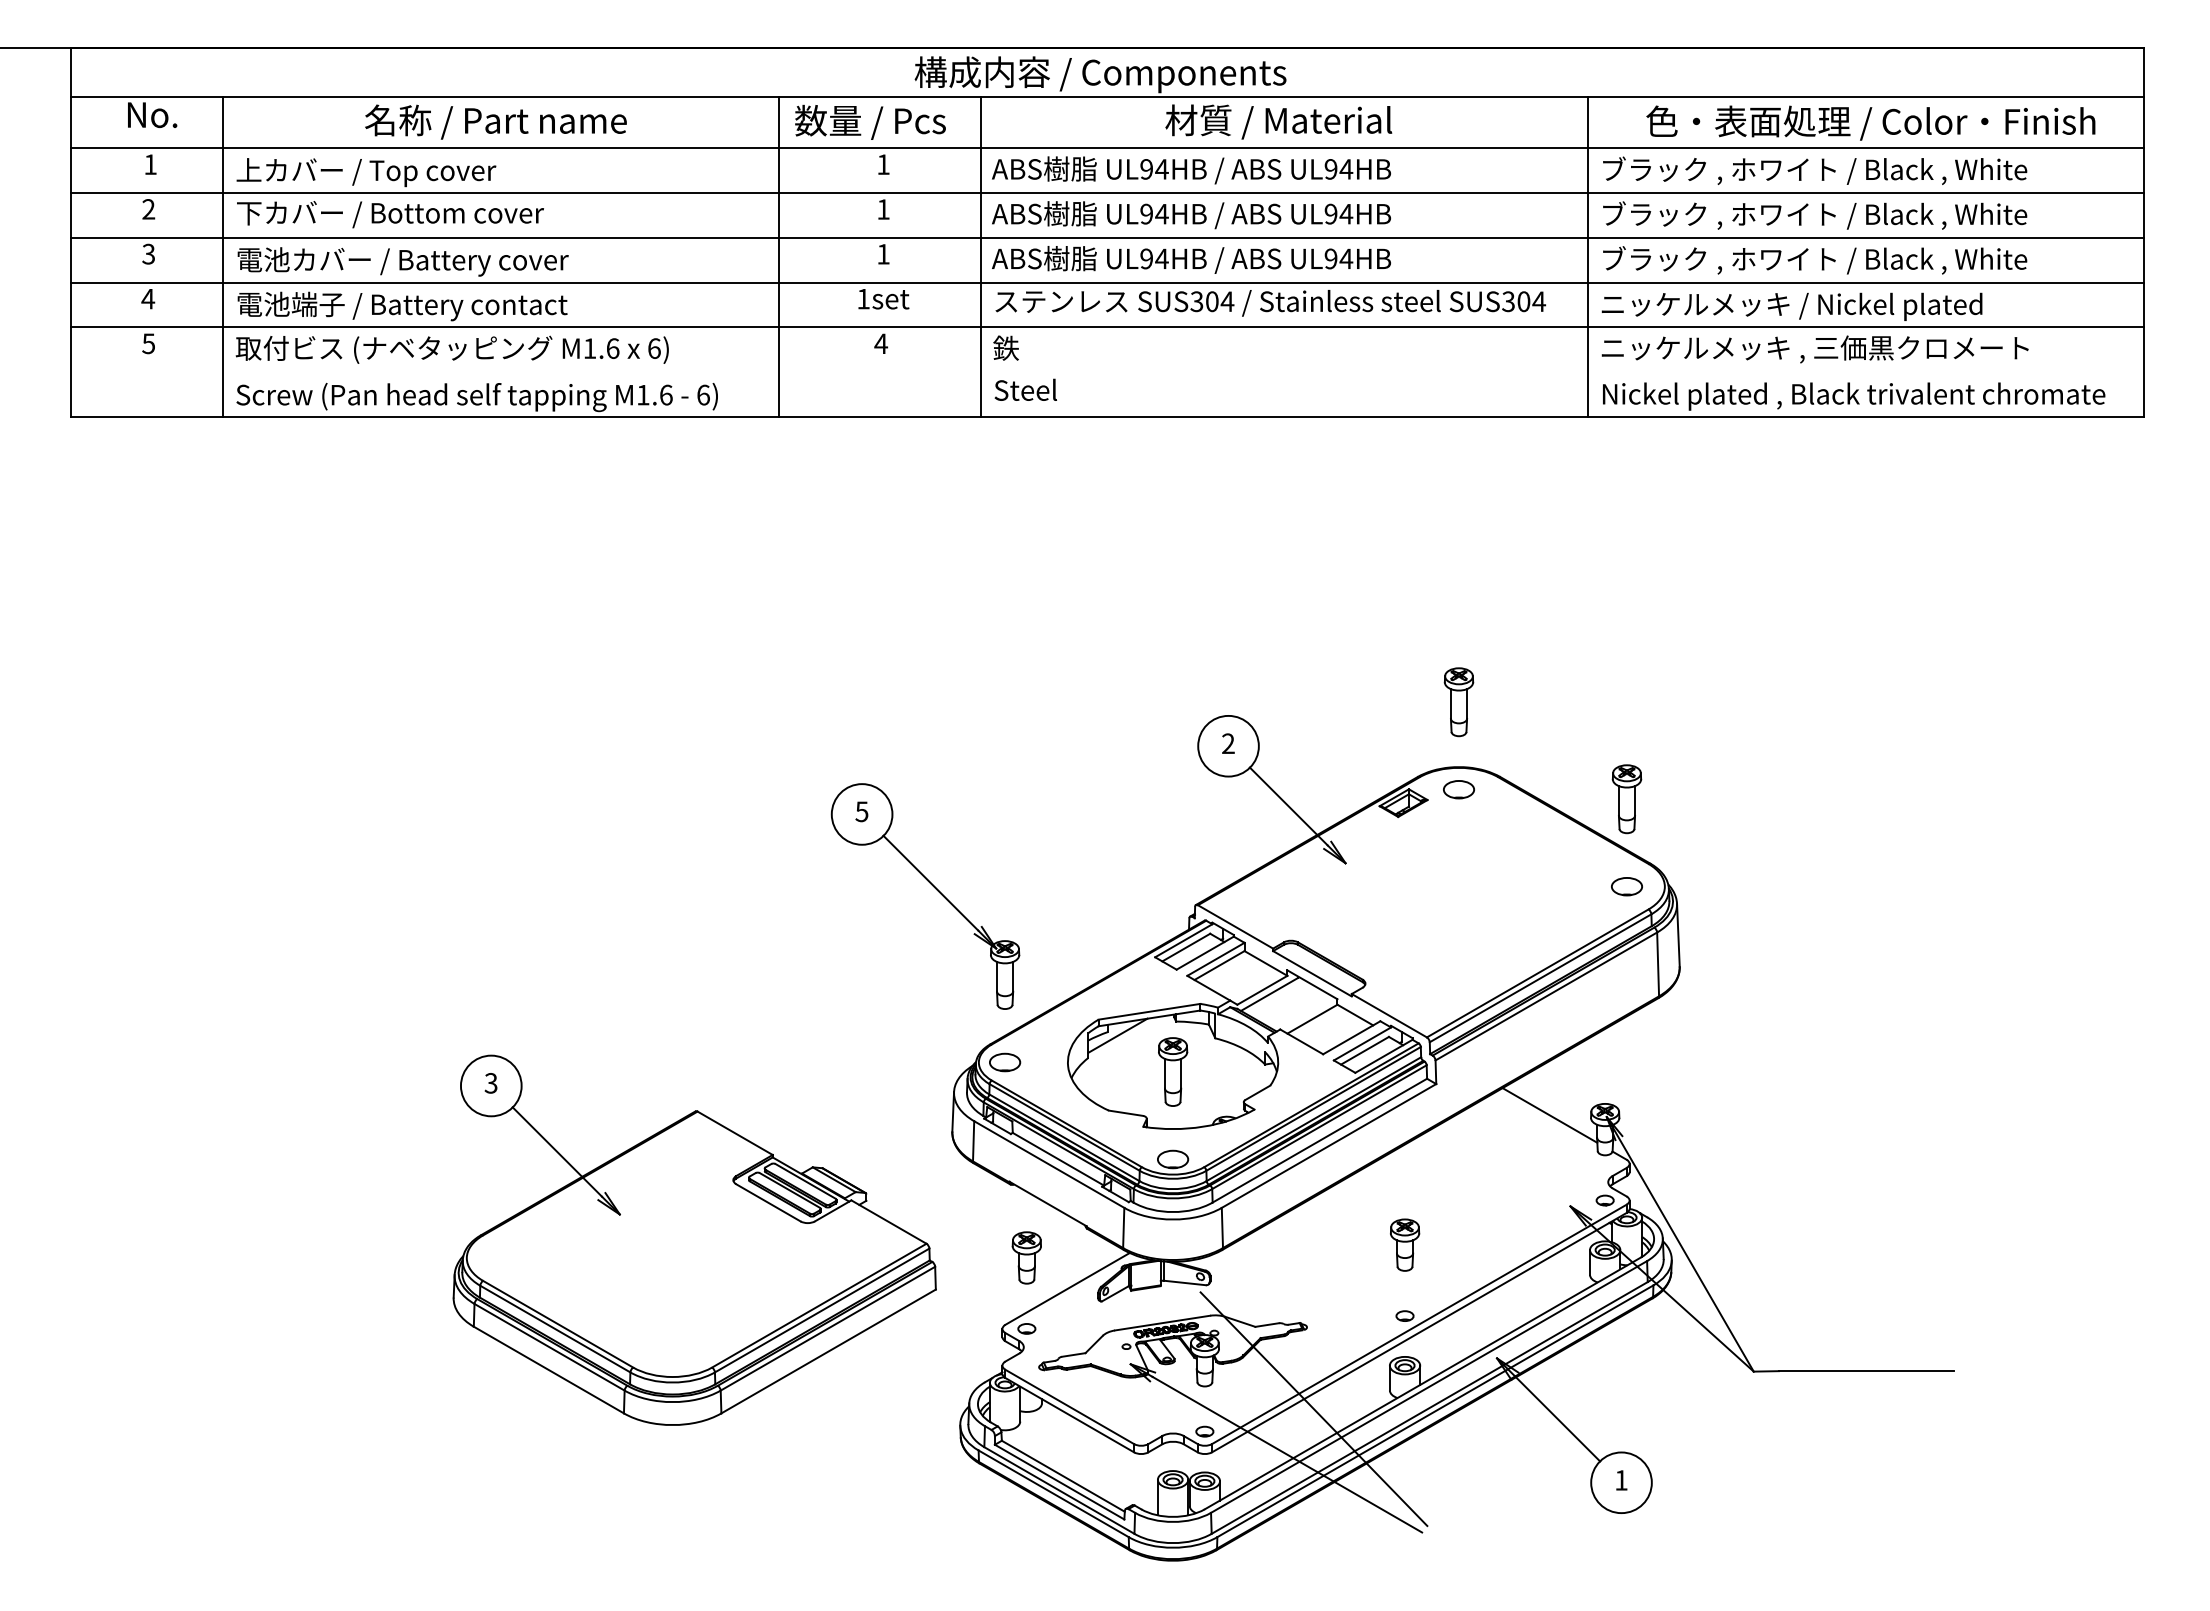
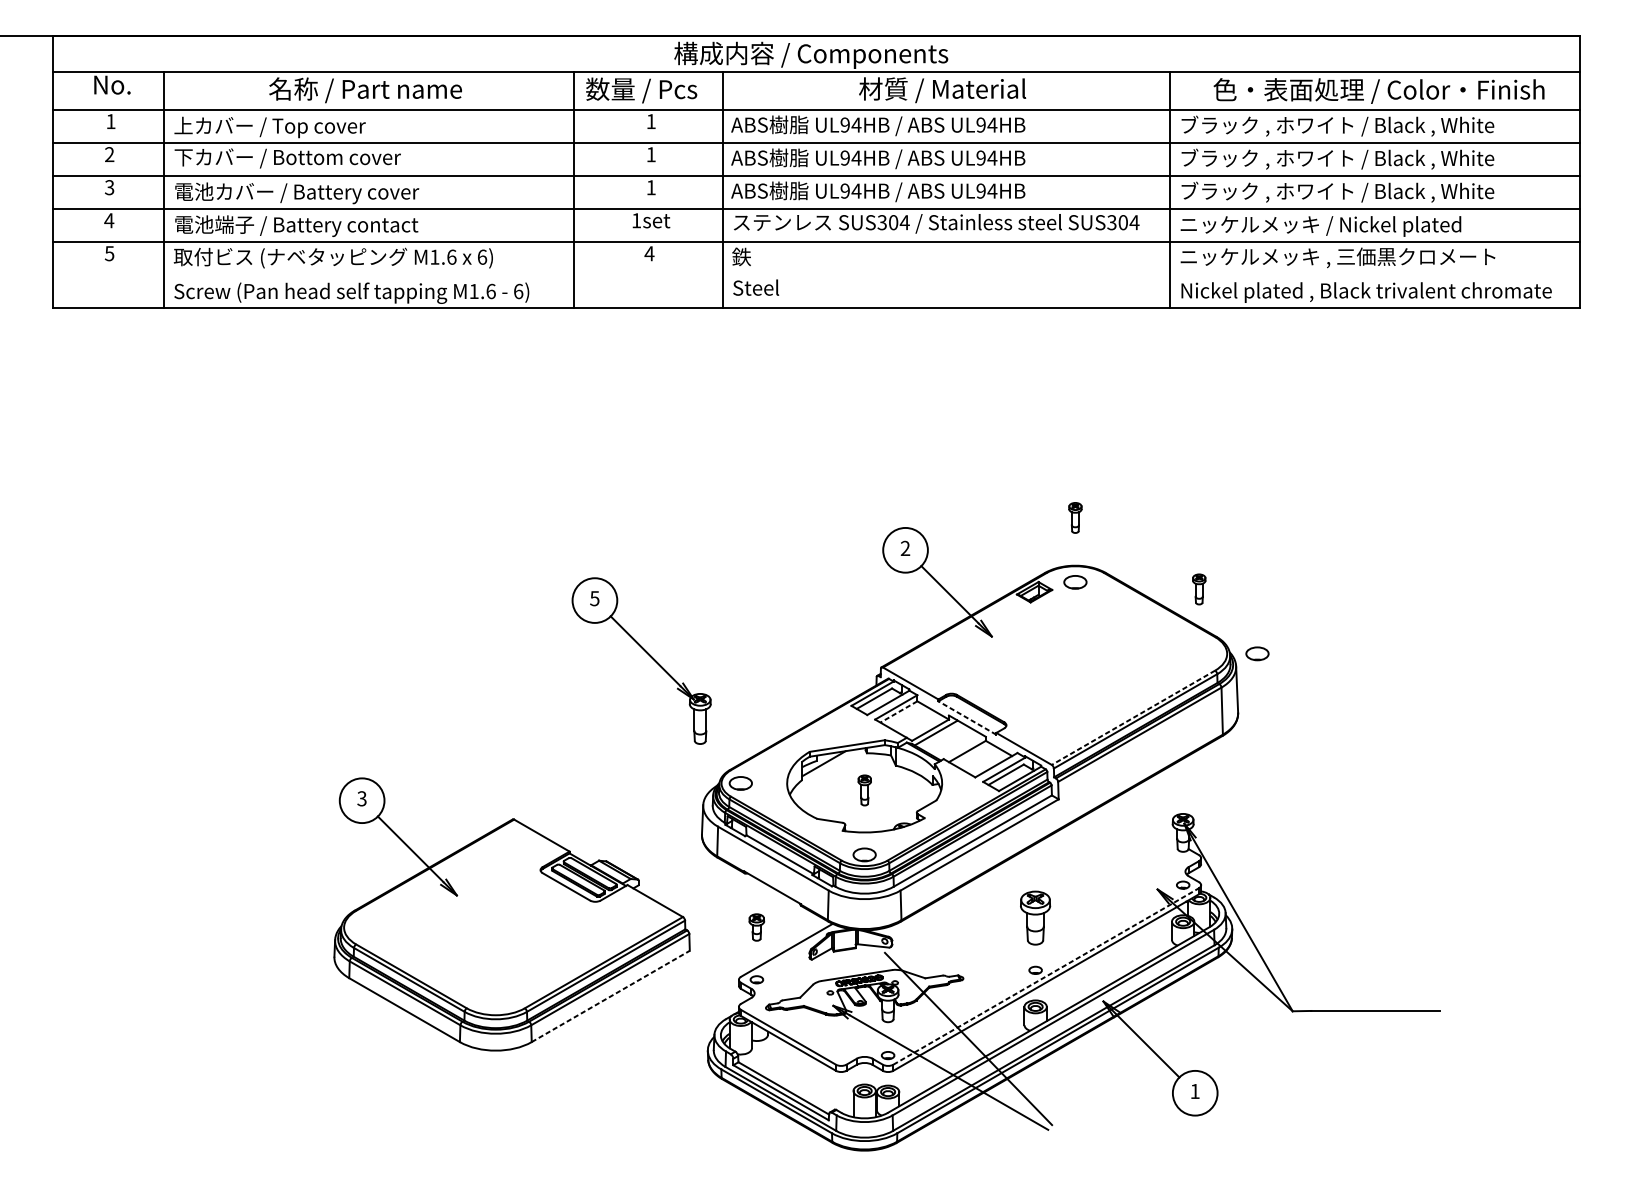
part: (1458, 702) -> (1075, 518), size x0.6
part: (1626, 799) -> (1198, 589), size x0.6
part: (1626, 886) -> (1257, 653), moved
part: (933, 887) -> (647, 654), moved
line: (1219, 965) -> (898, 711), solid -> dashed
line: (1312, 973) -> (967, 717), solid -> dashed
line: (1537, 973) -> (1133, 717), solid -> dashed
part: (1173, 1071) -> (864, 790), size x0.6
line: (1549, 1115) -> (1142, 822), removed
part: (1405, 1244) -> (1035, 917), size x1.4
part: (1026, 1257) -> (756, 927), size x0.7
line: (1419, 1324) -> (1046, 976), solid -> dashed
line: (828, 1351) -> (610, 996), solid -> dashed

